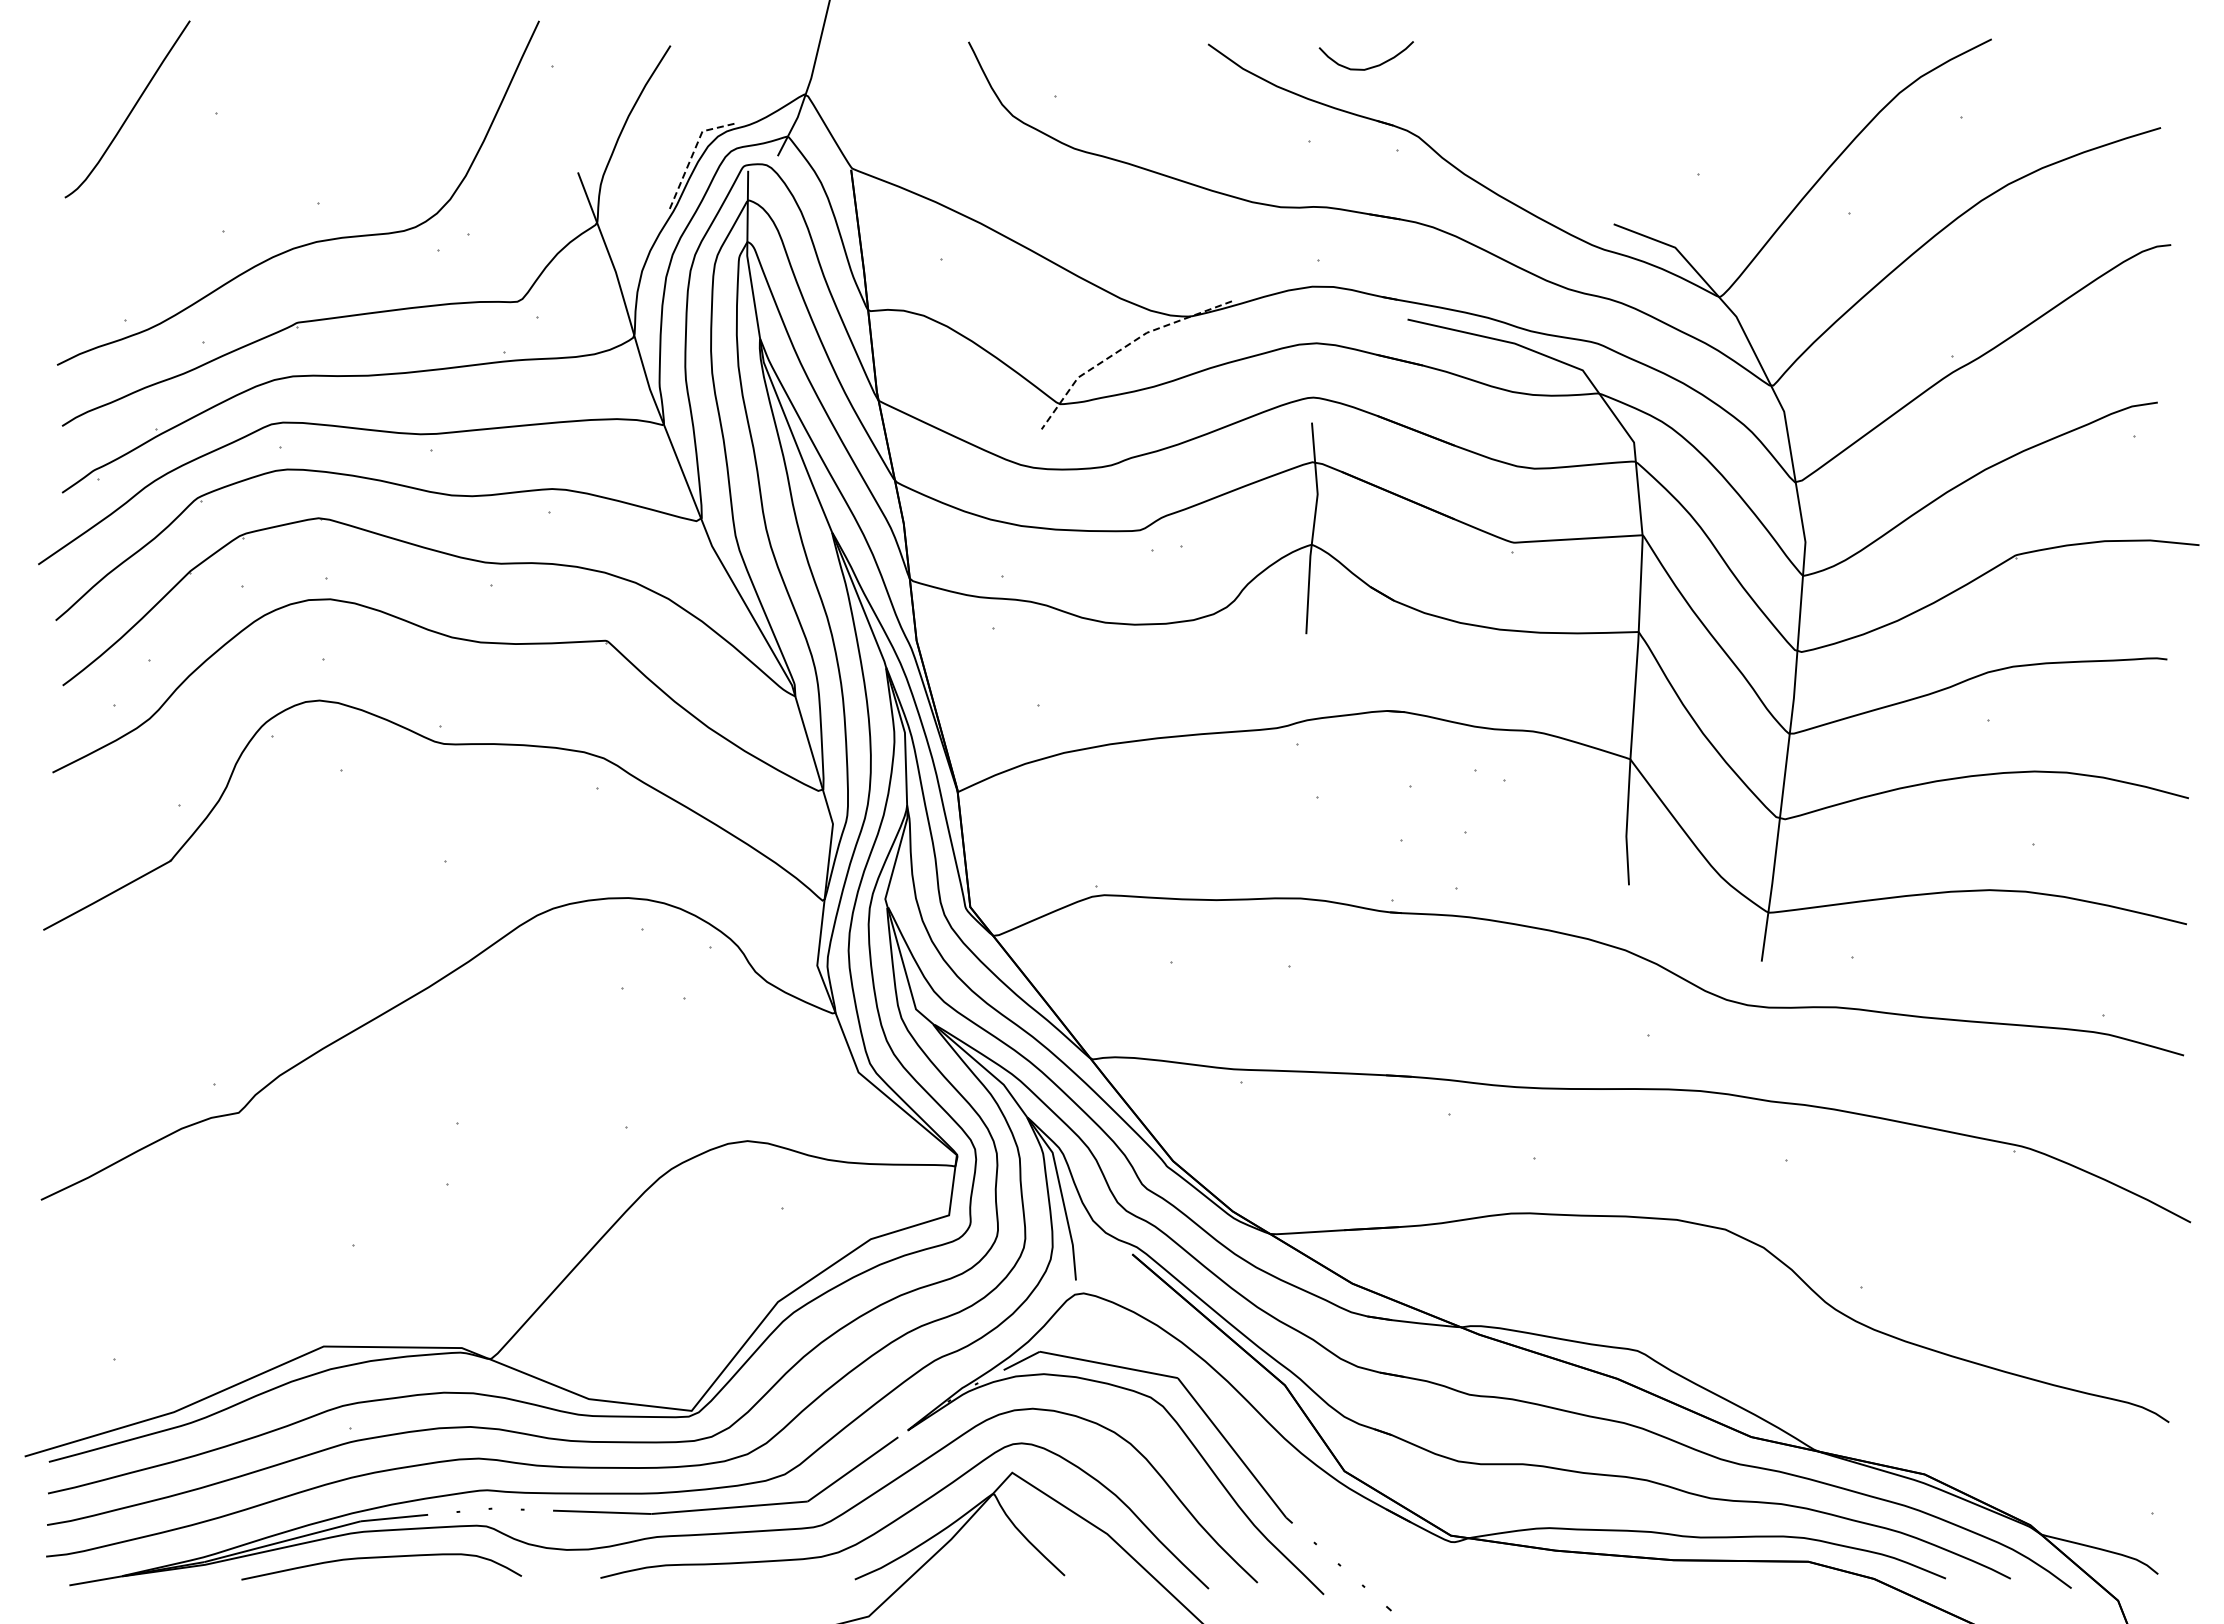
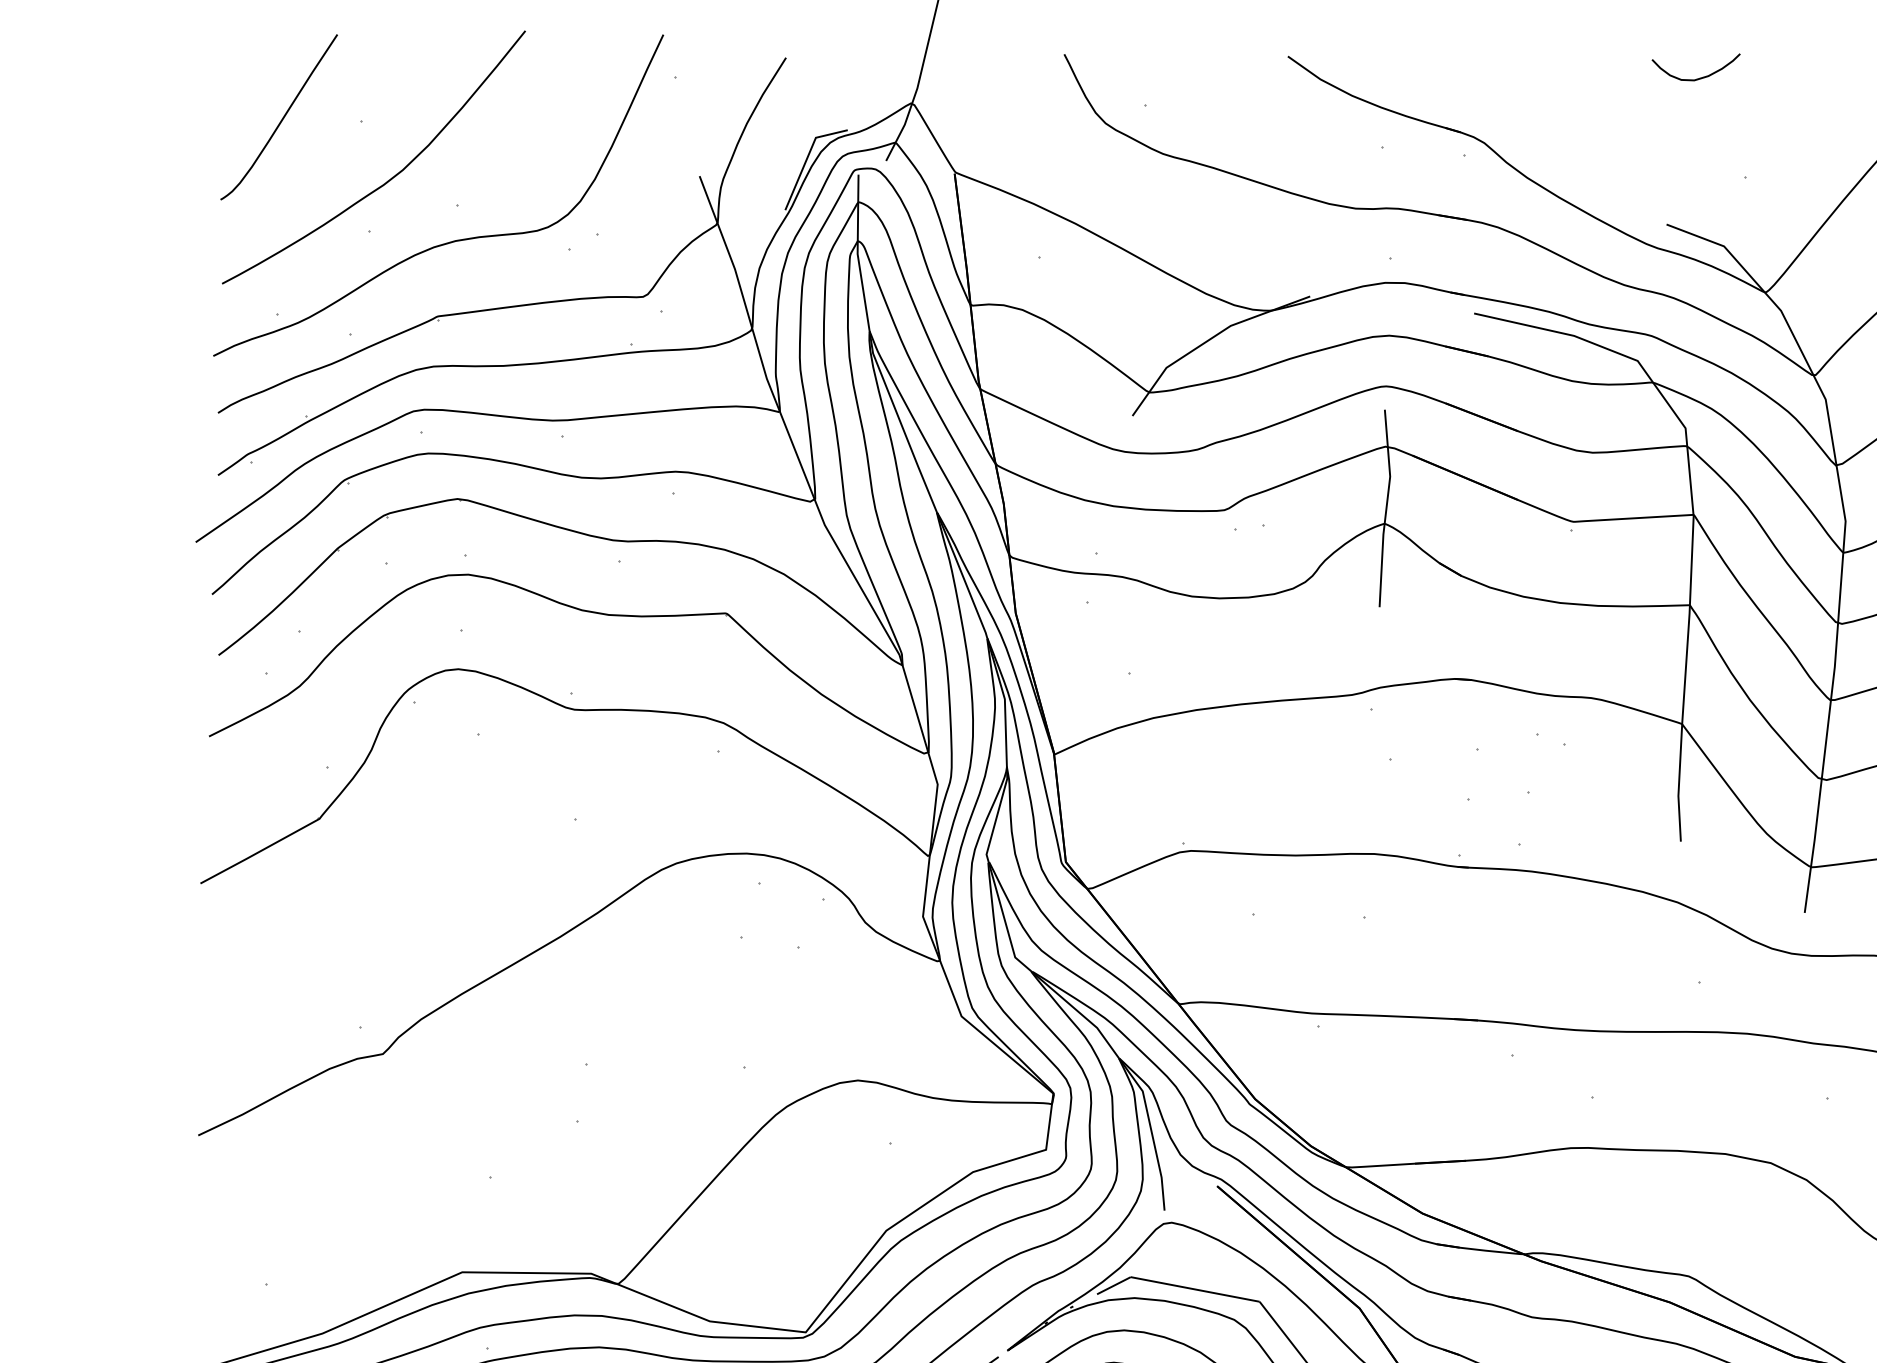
curve: (1368, 67) -> (1698, 78), moved
line: (693, 153) -> (807, 158), dashed -> solid
curve: (244, 176) -> (388, 179), added
line: (1123, 347) -> (1208, 339), dashed -> solid

